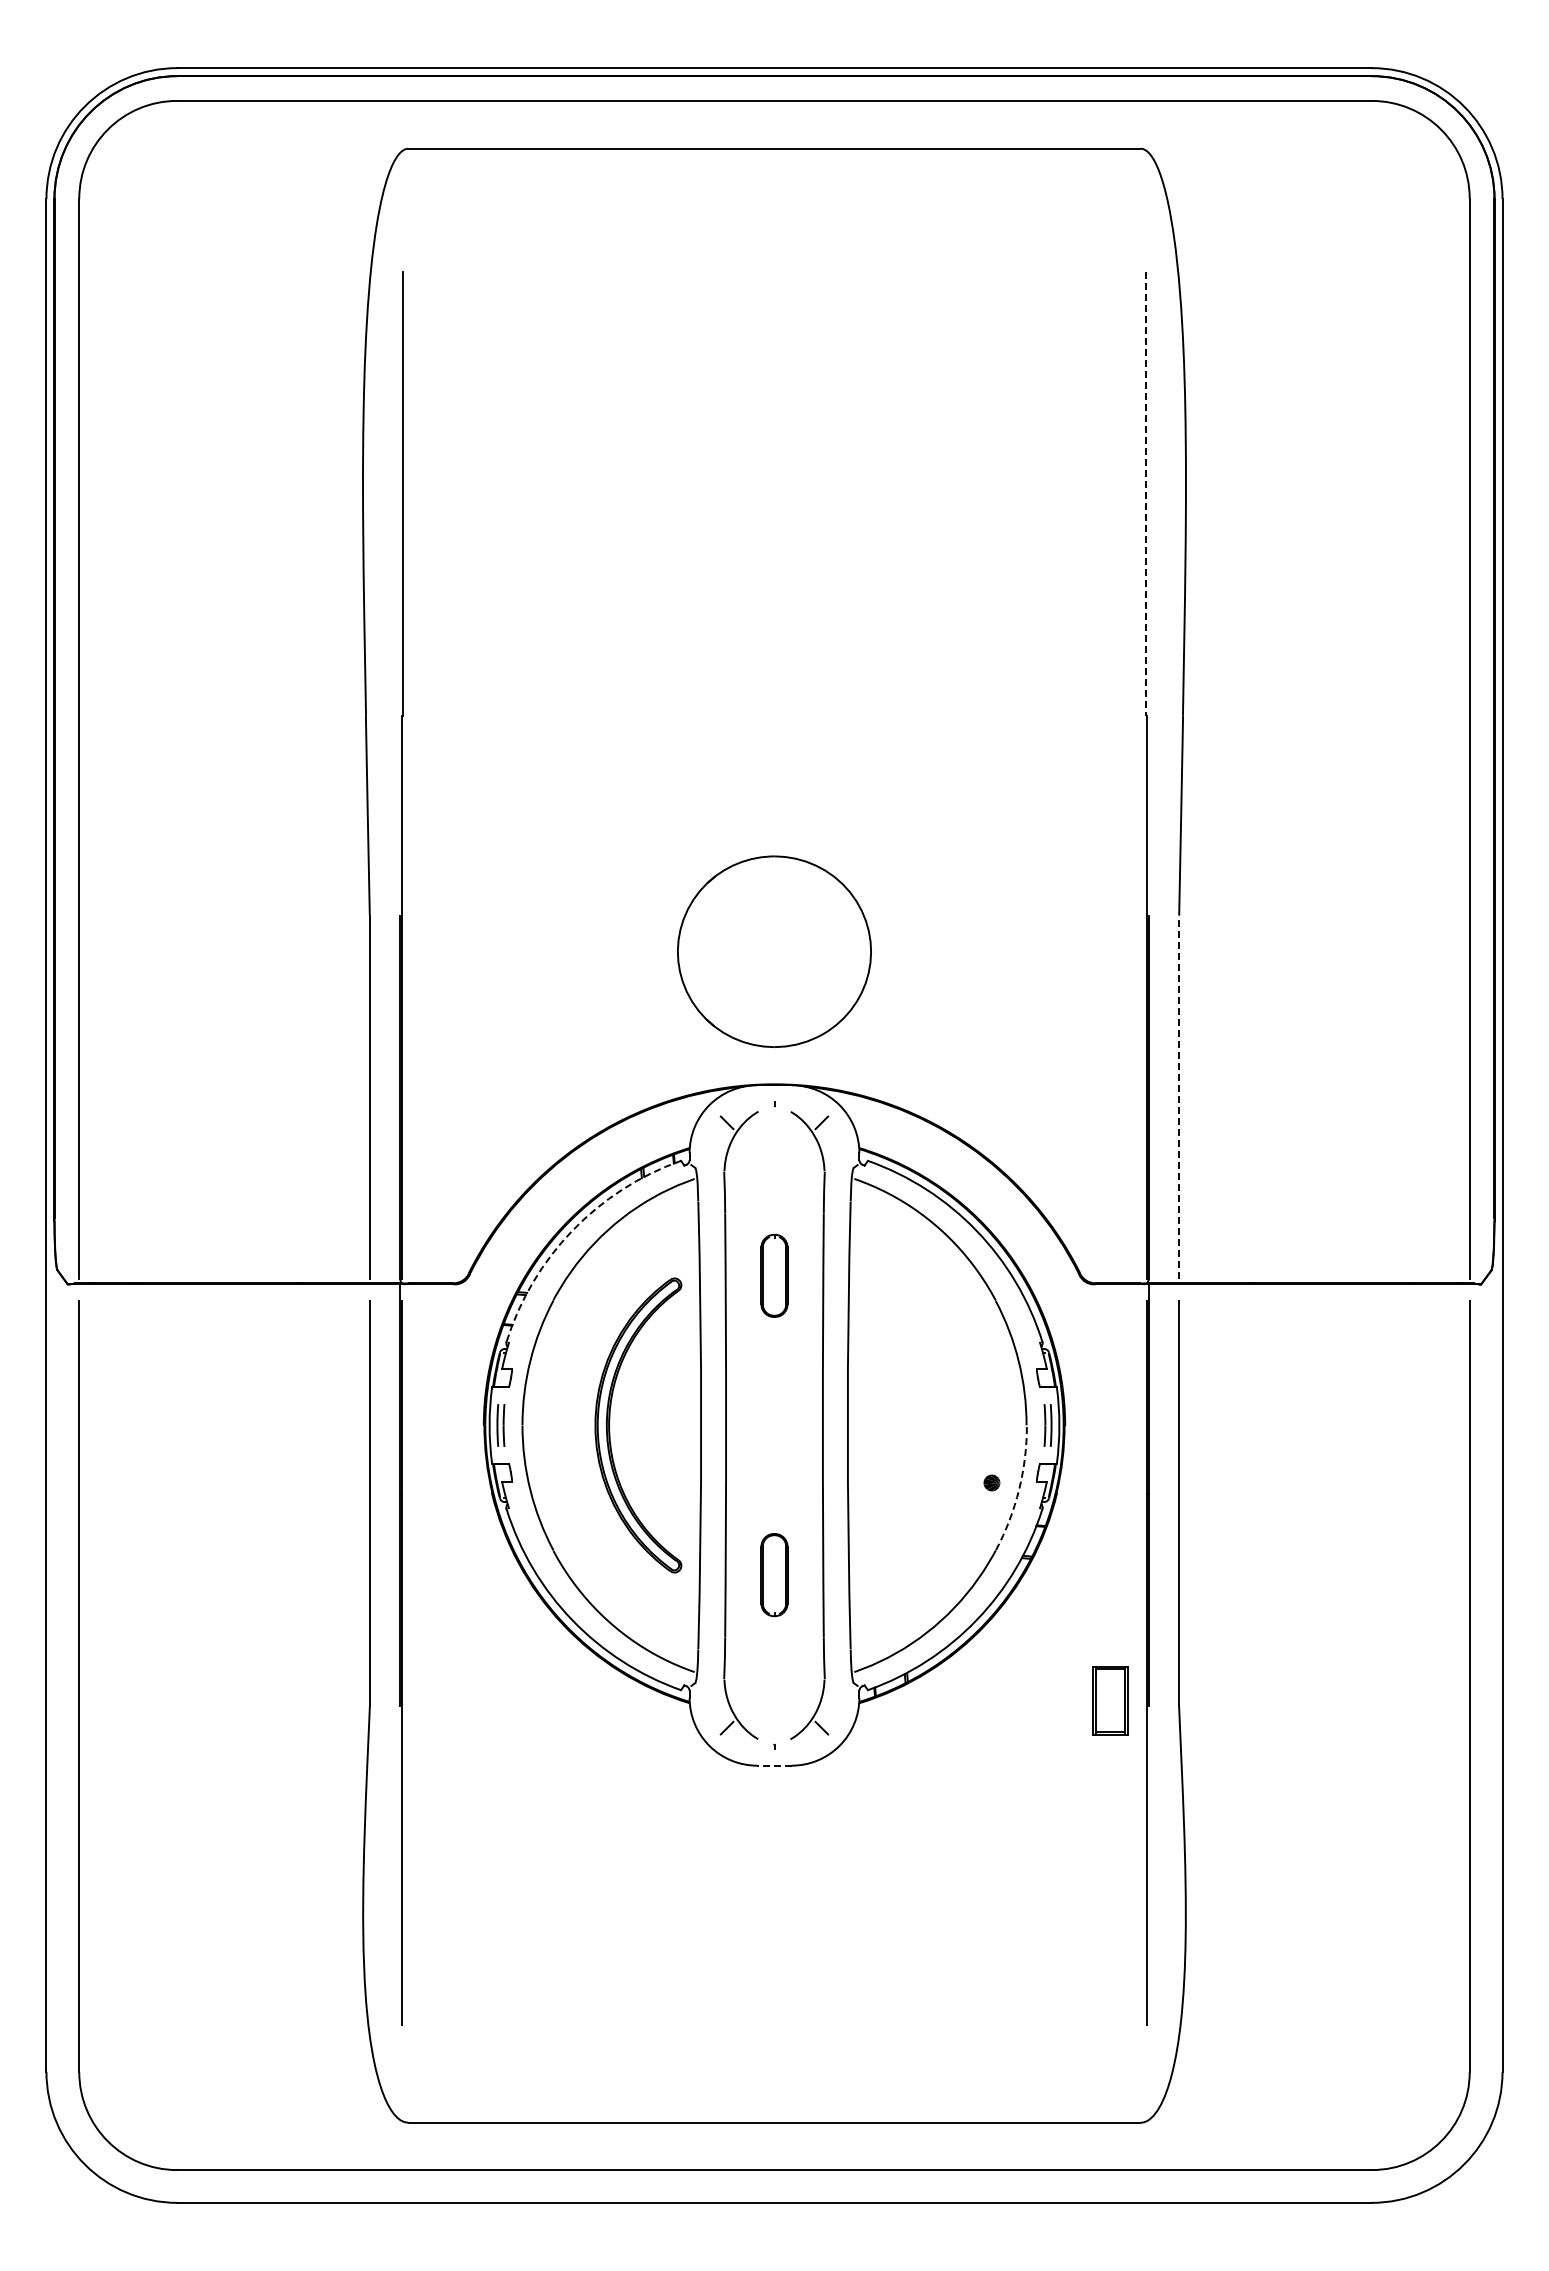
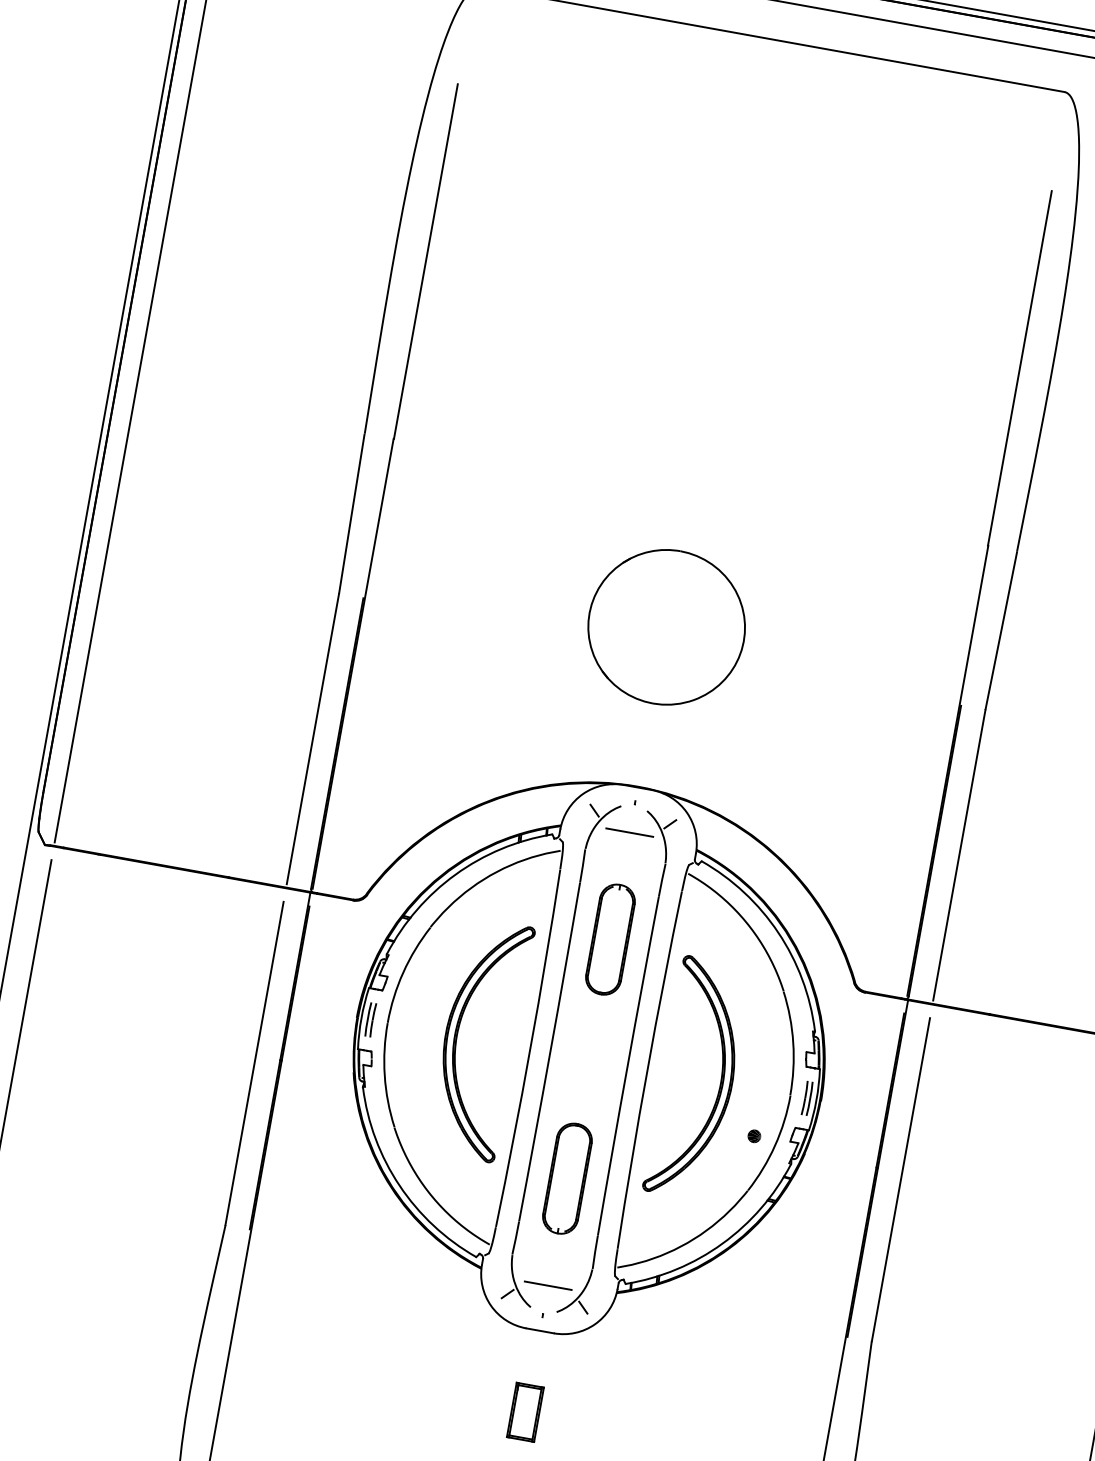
line: (1146, 494) -> (1019, 369), dashed -> solid
part: (774, 951) -> (666, 627), moved
line: (1179, 1097) -> (959, 855), dashed -> solid
line: (774, 1141) -> (629, 832), added
arc: (572, 1230) -> (455, 874), dashed -> solid
part: (774, 1275) -> (610, 939), size x1.67
part: (938, 1419) -> (720, 1077), added
arc: (1019, 1489) -> (775, 1145), dashed -> solid
part: (774, 1574) -> (567, 1178), size x1.67
part: (1110, 1700) -> (525, 1412), moved
line: (774, 1709) -> (548, 1285), added
line: (774, 1765) -> (540, 1330), dashed -> solid

